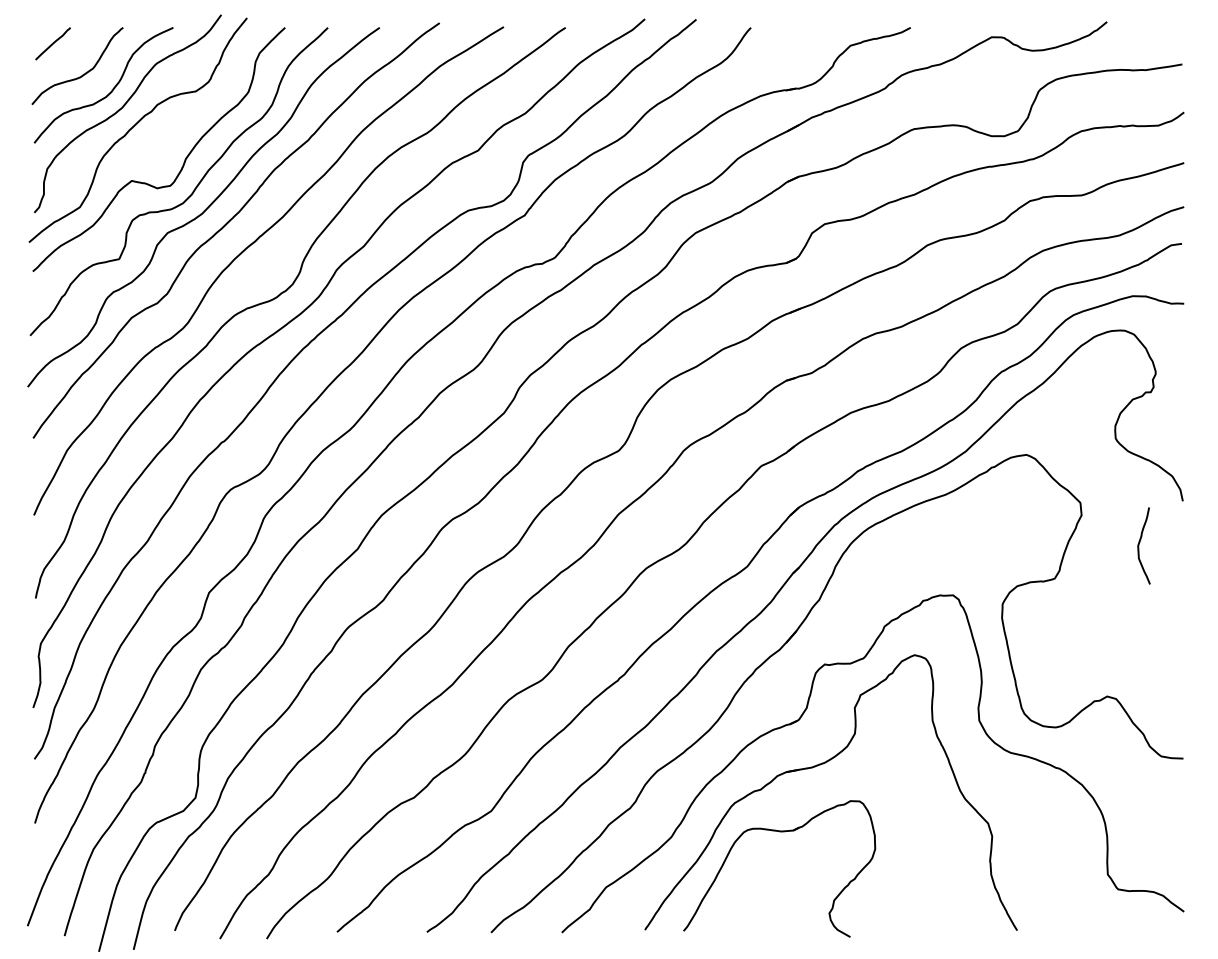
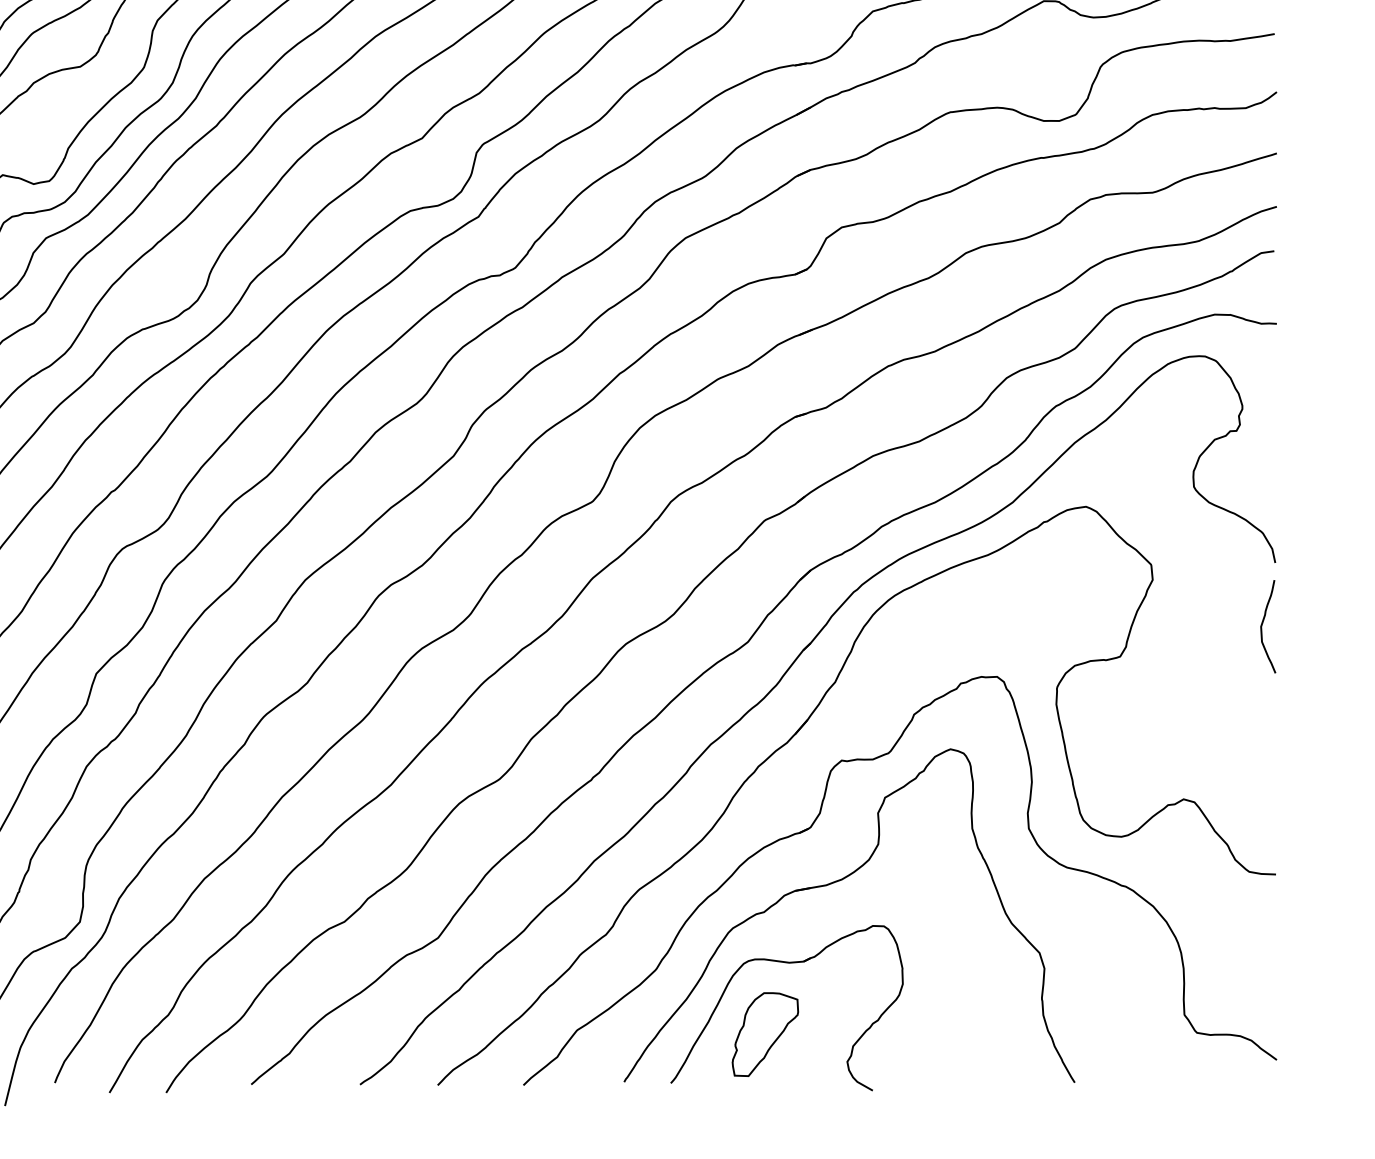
curve: (1139, 545) -> (1262, 626), moved
part: (761, 890) -> (765, 1034), added

